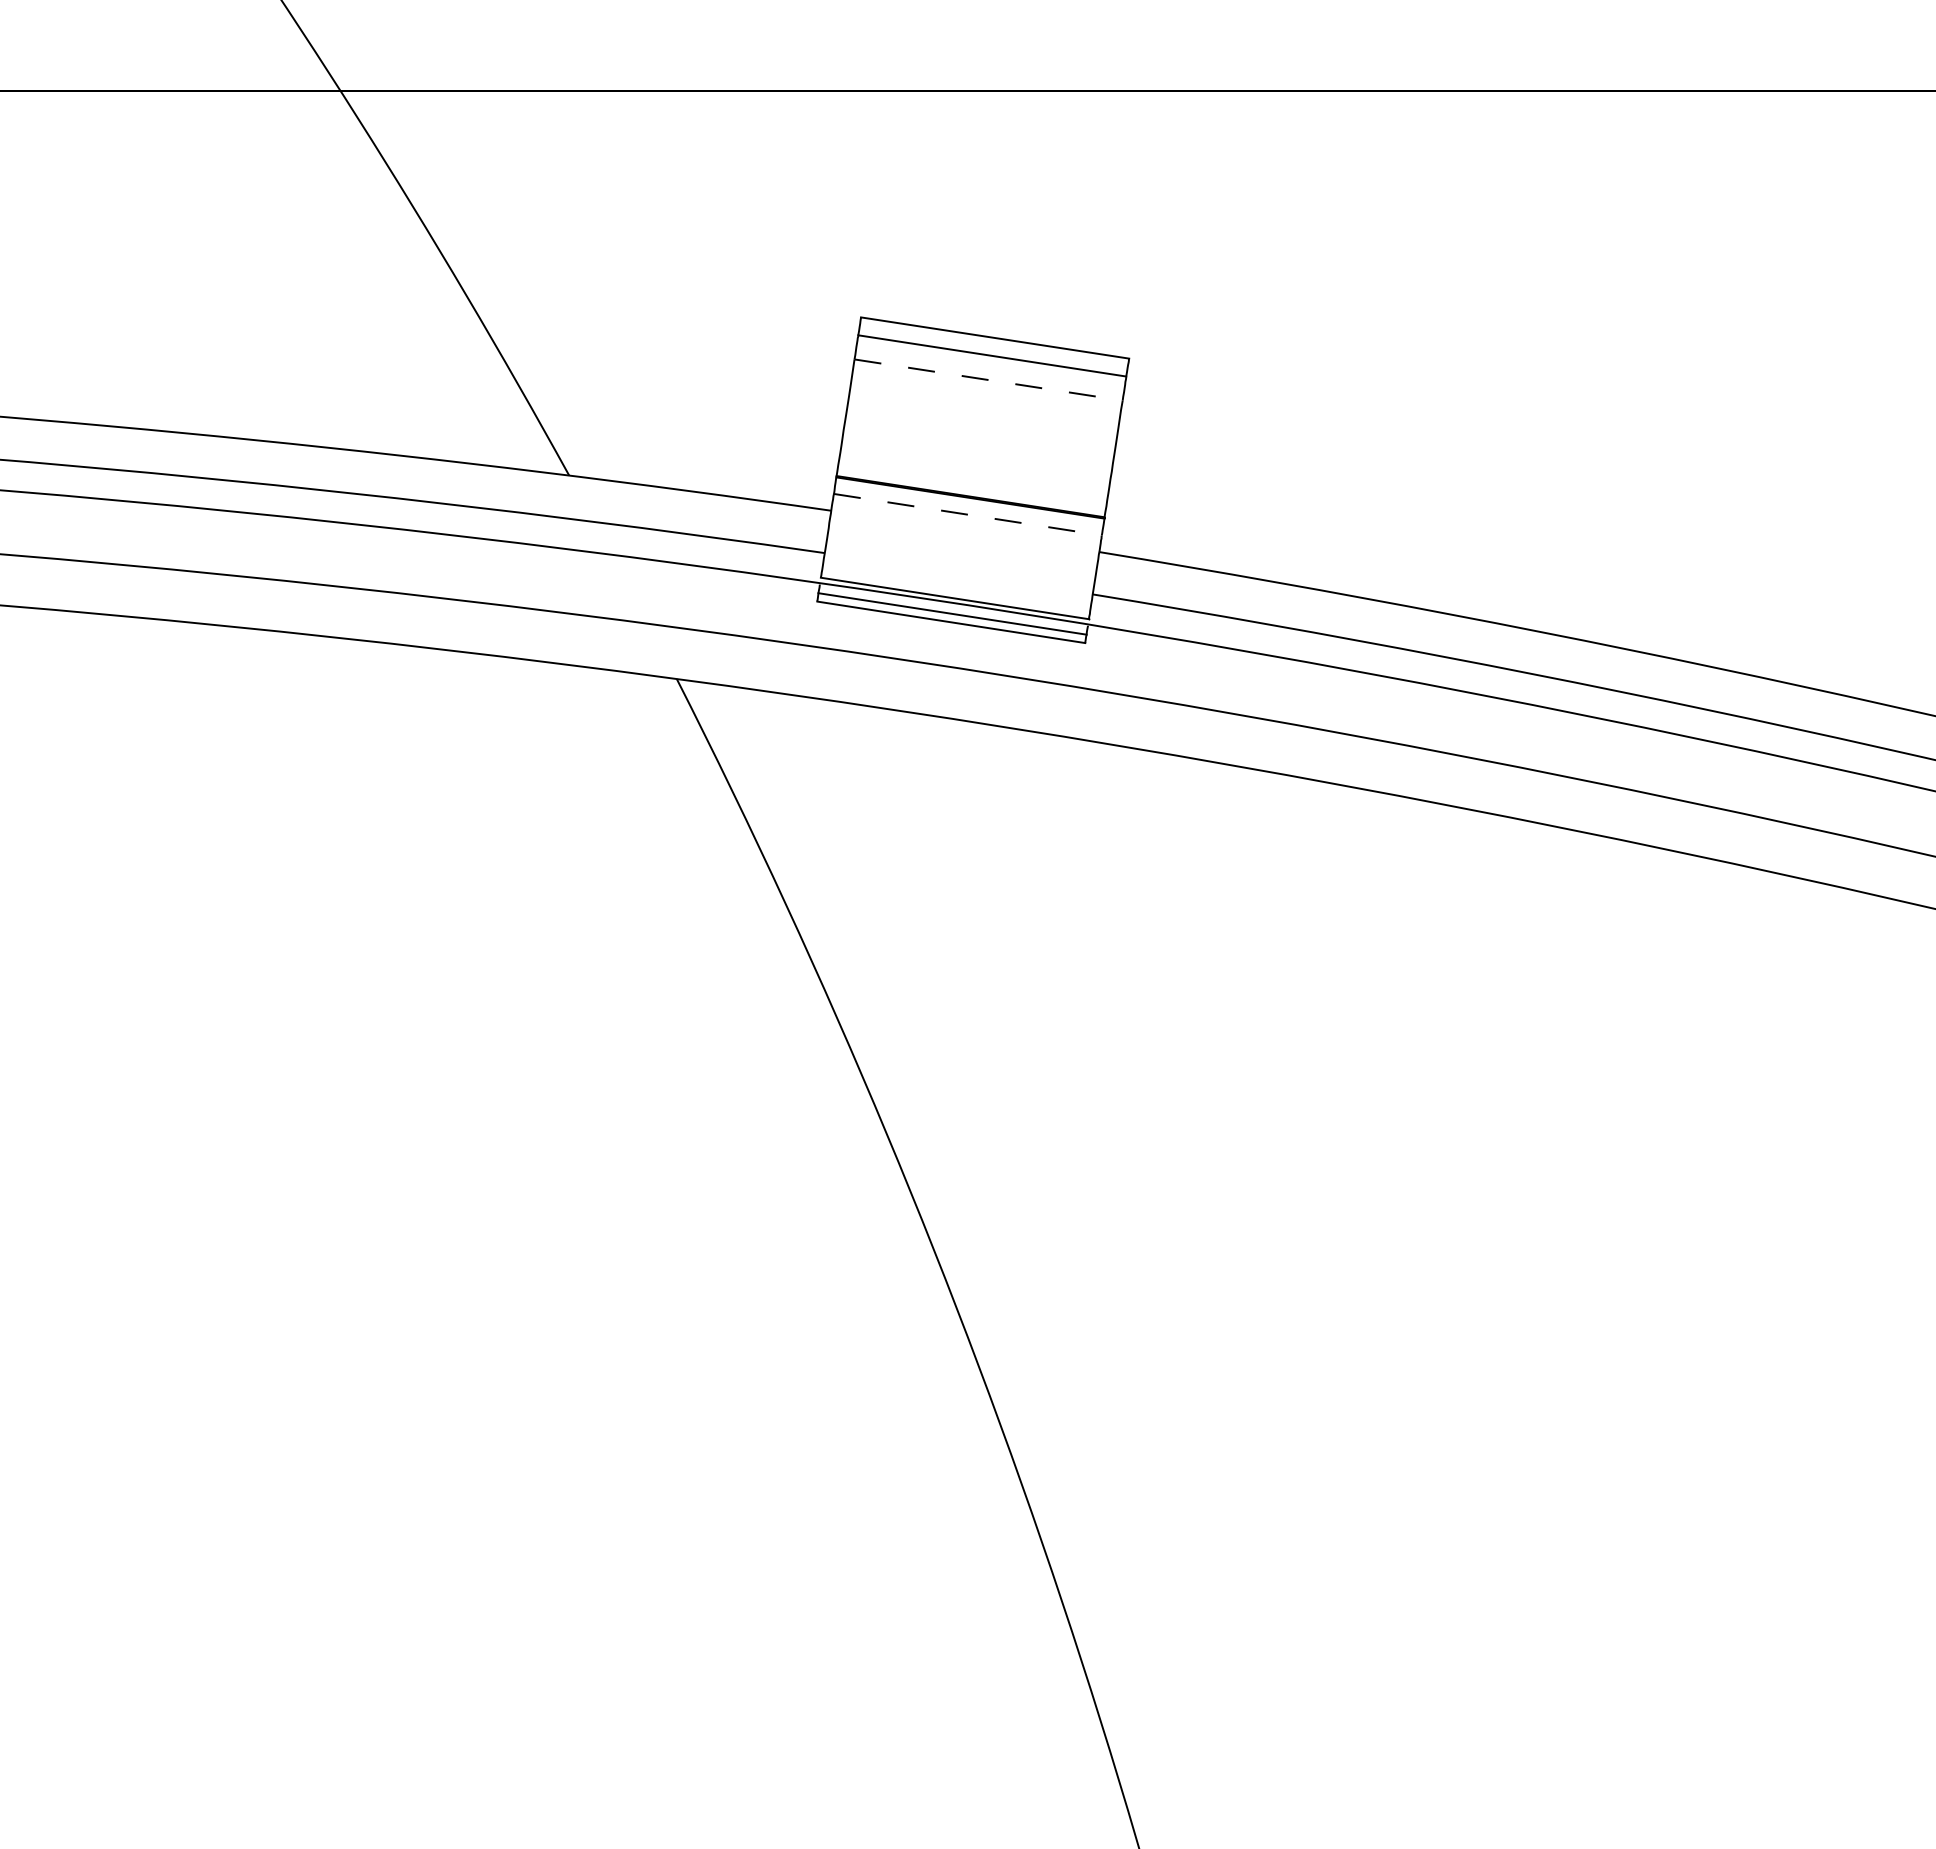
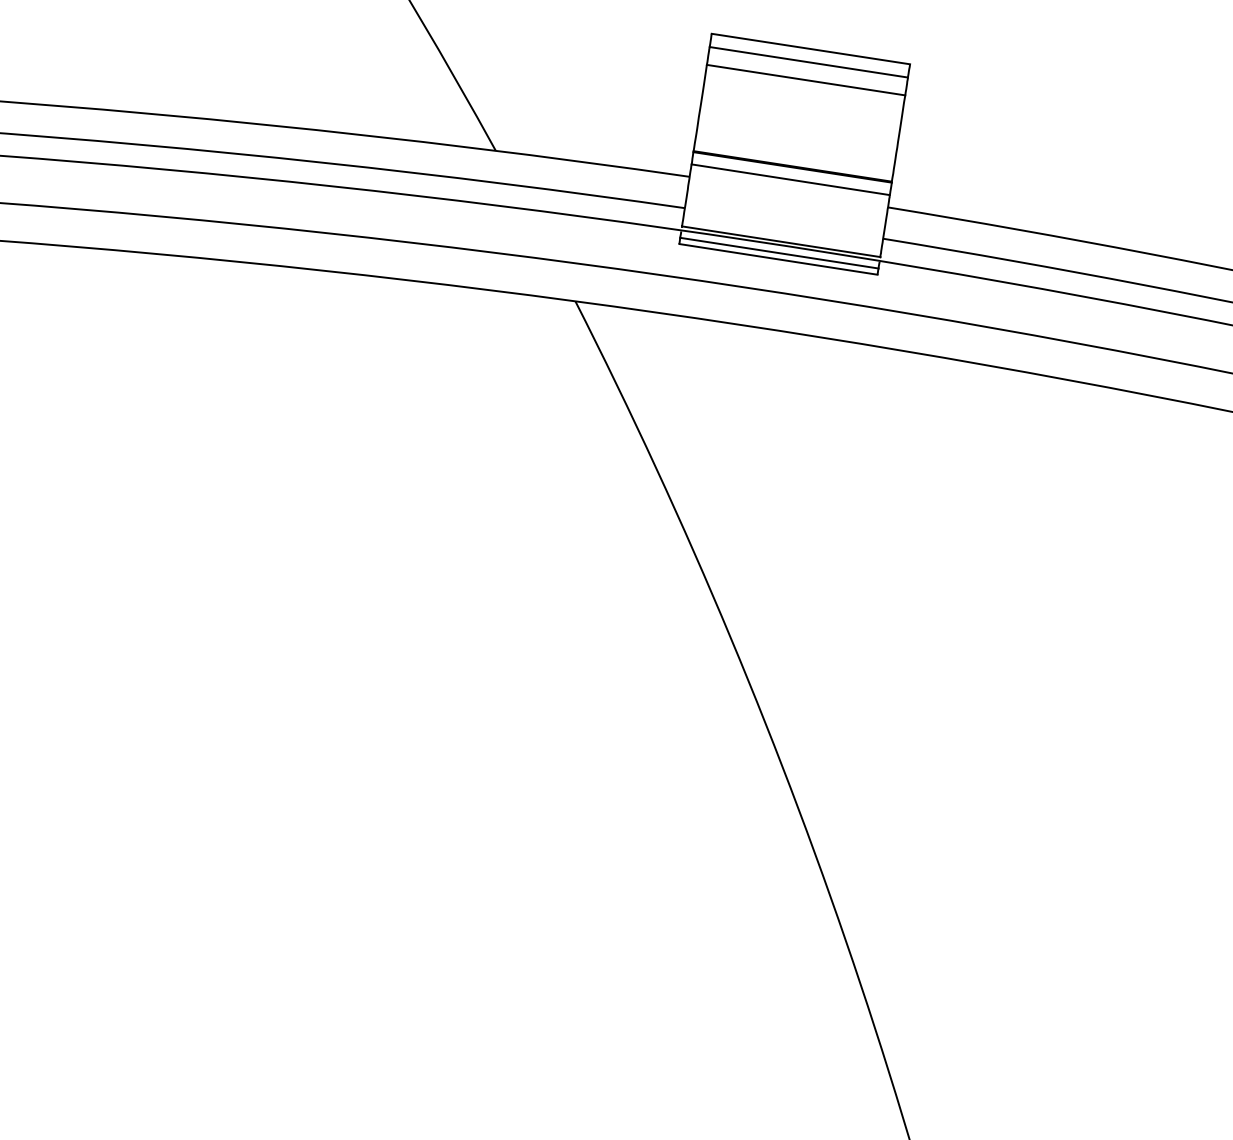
line: (988, 380) -> (806, 80), dashed -> solid
line: (967, 514) -> (790, 179), dashed -> solid

